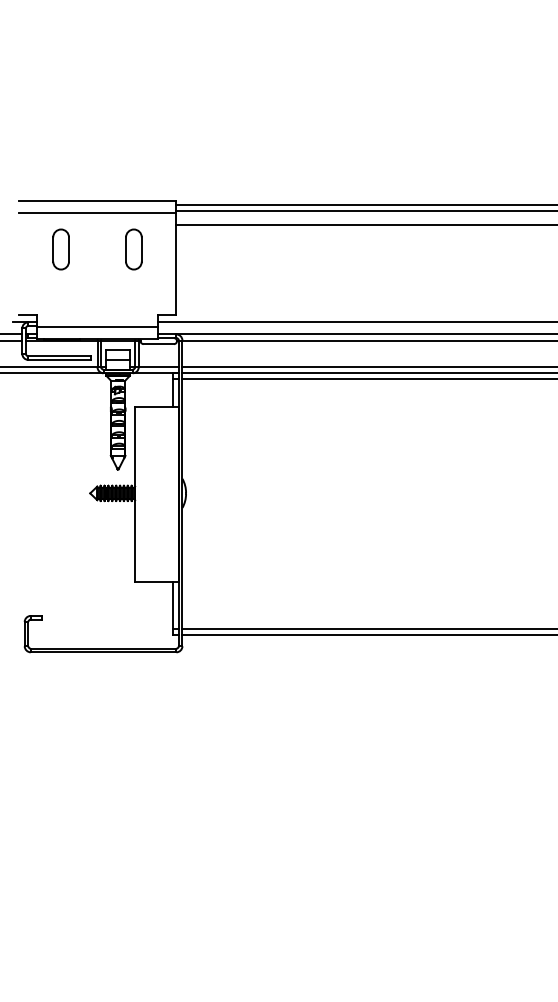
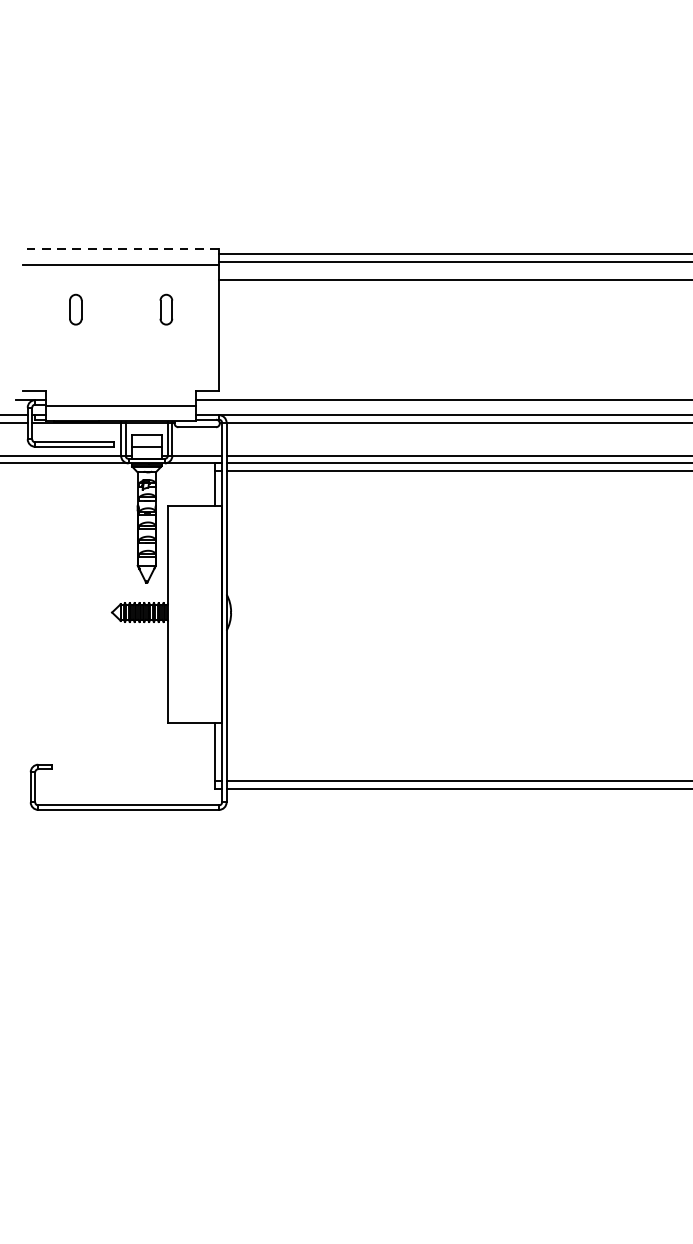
line: (97, 201) -> (121, 250), solid -> dashed
part: (60, 249) -> (75, 309), size x0.6
part: (133, 249) -> (165, 309), size x0.6

